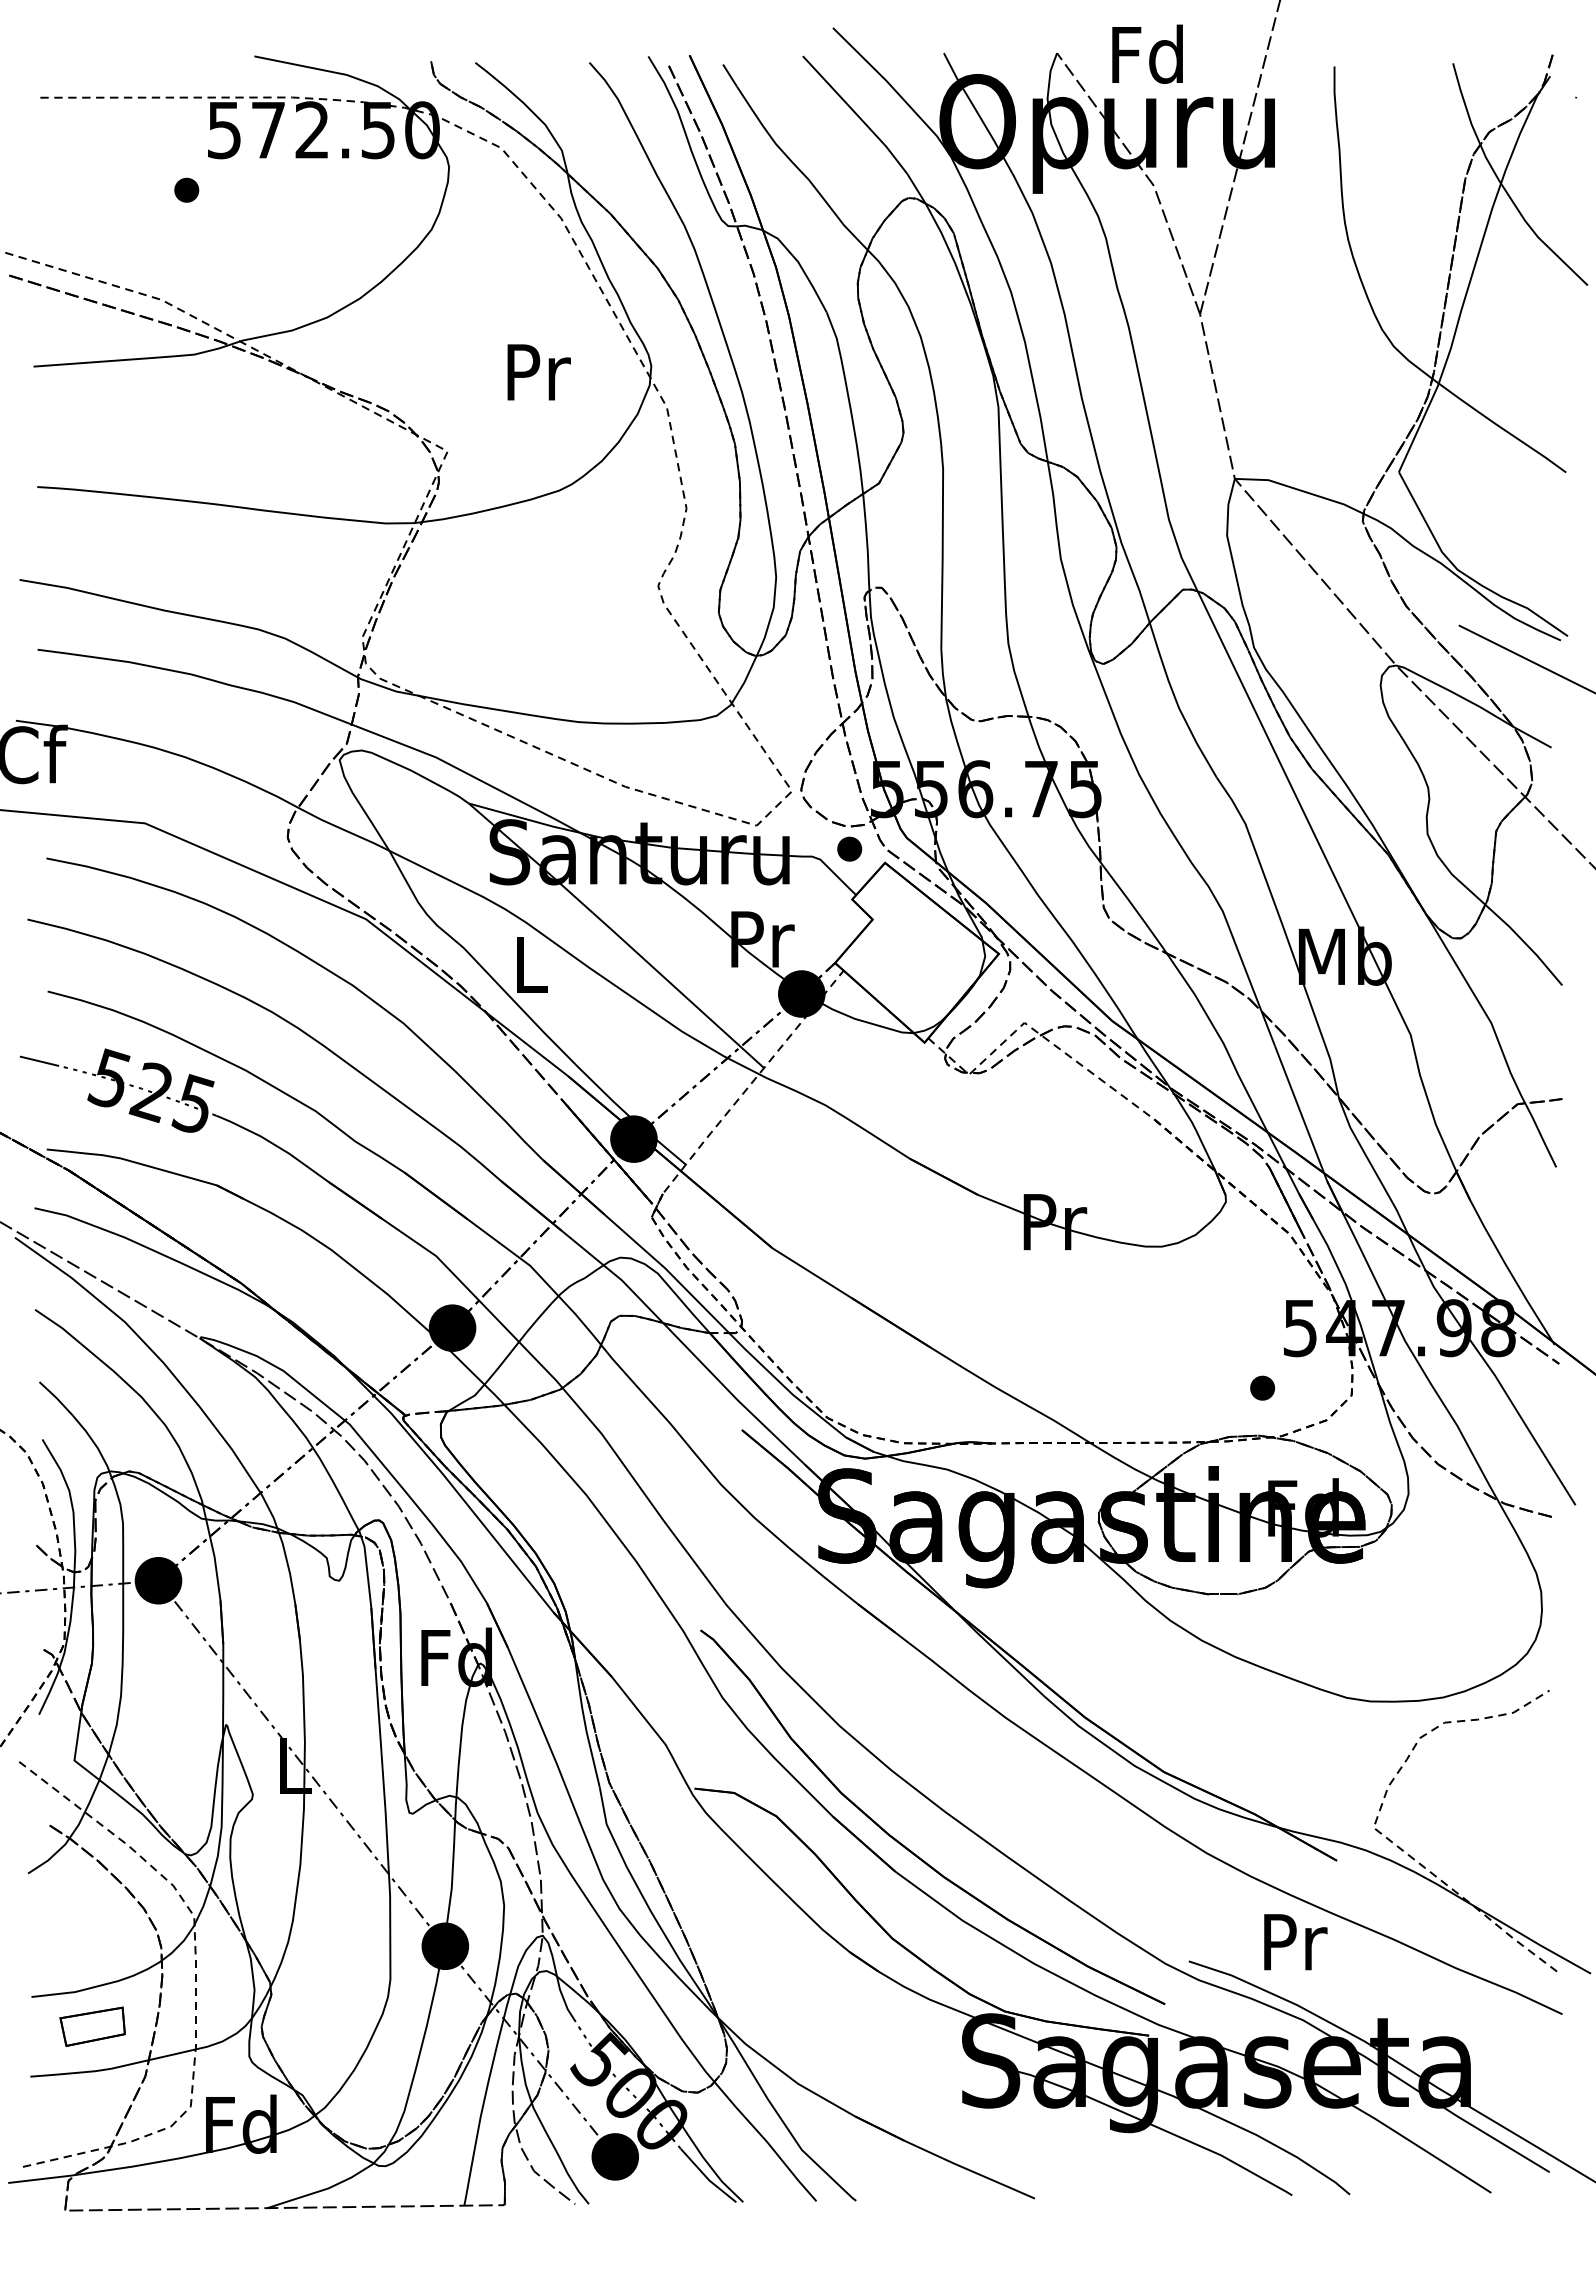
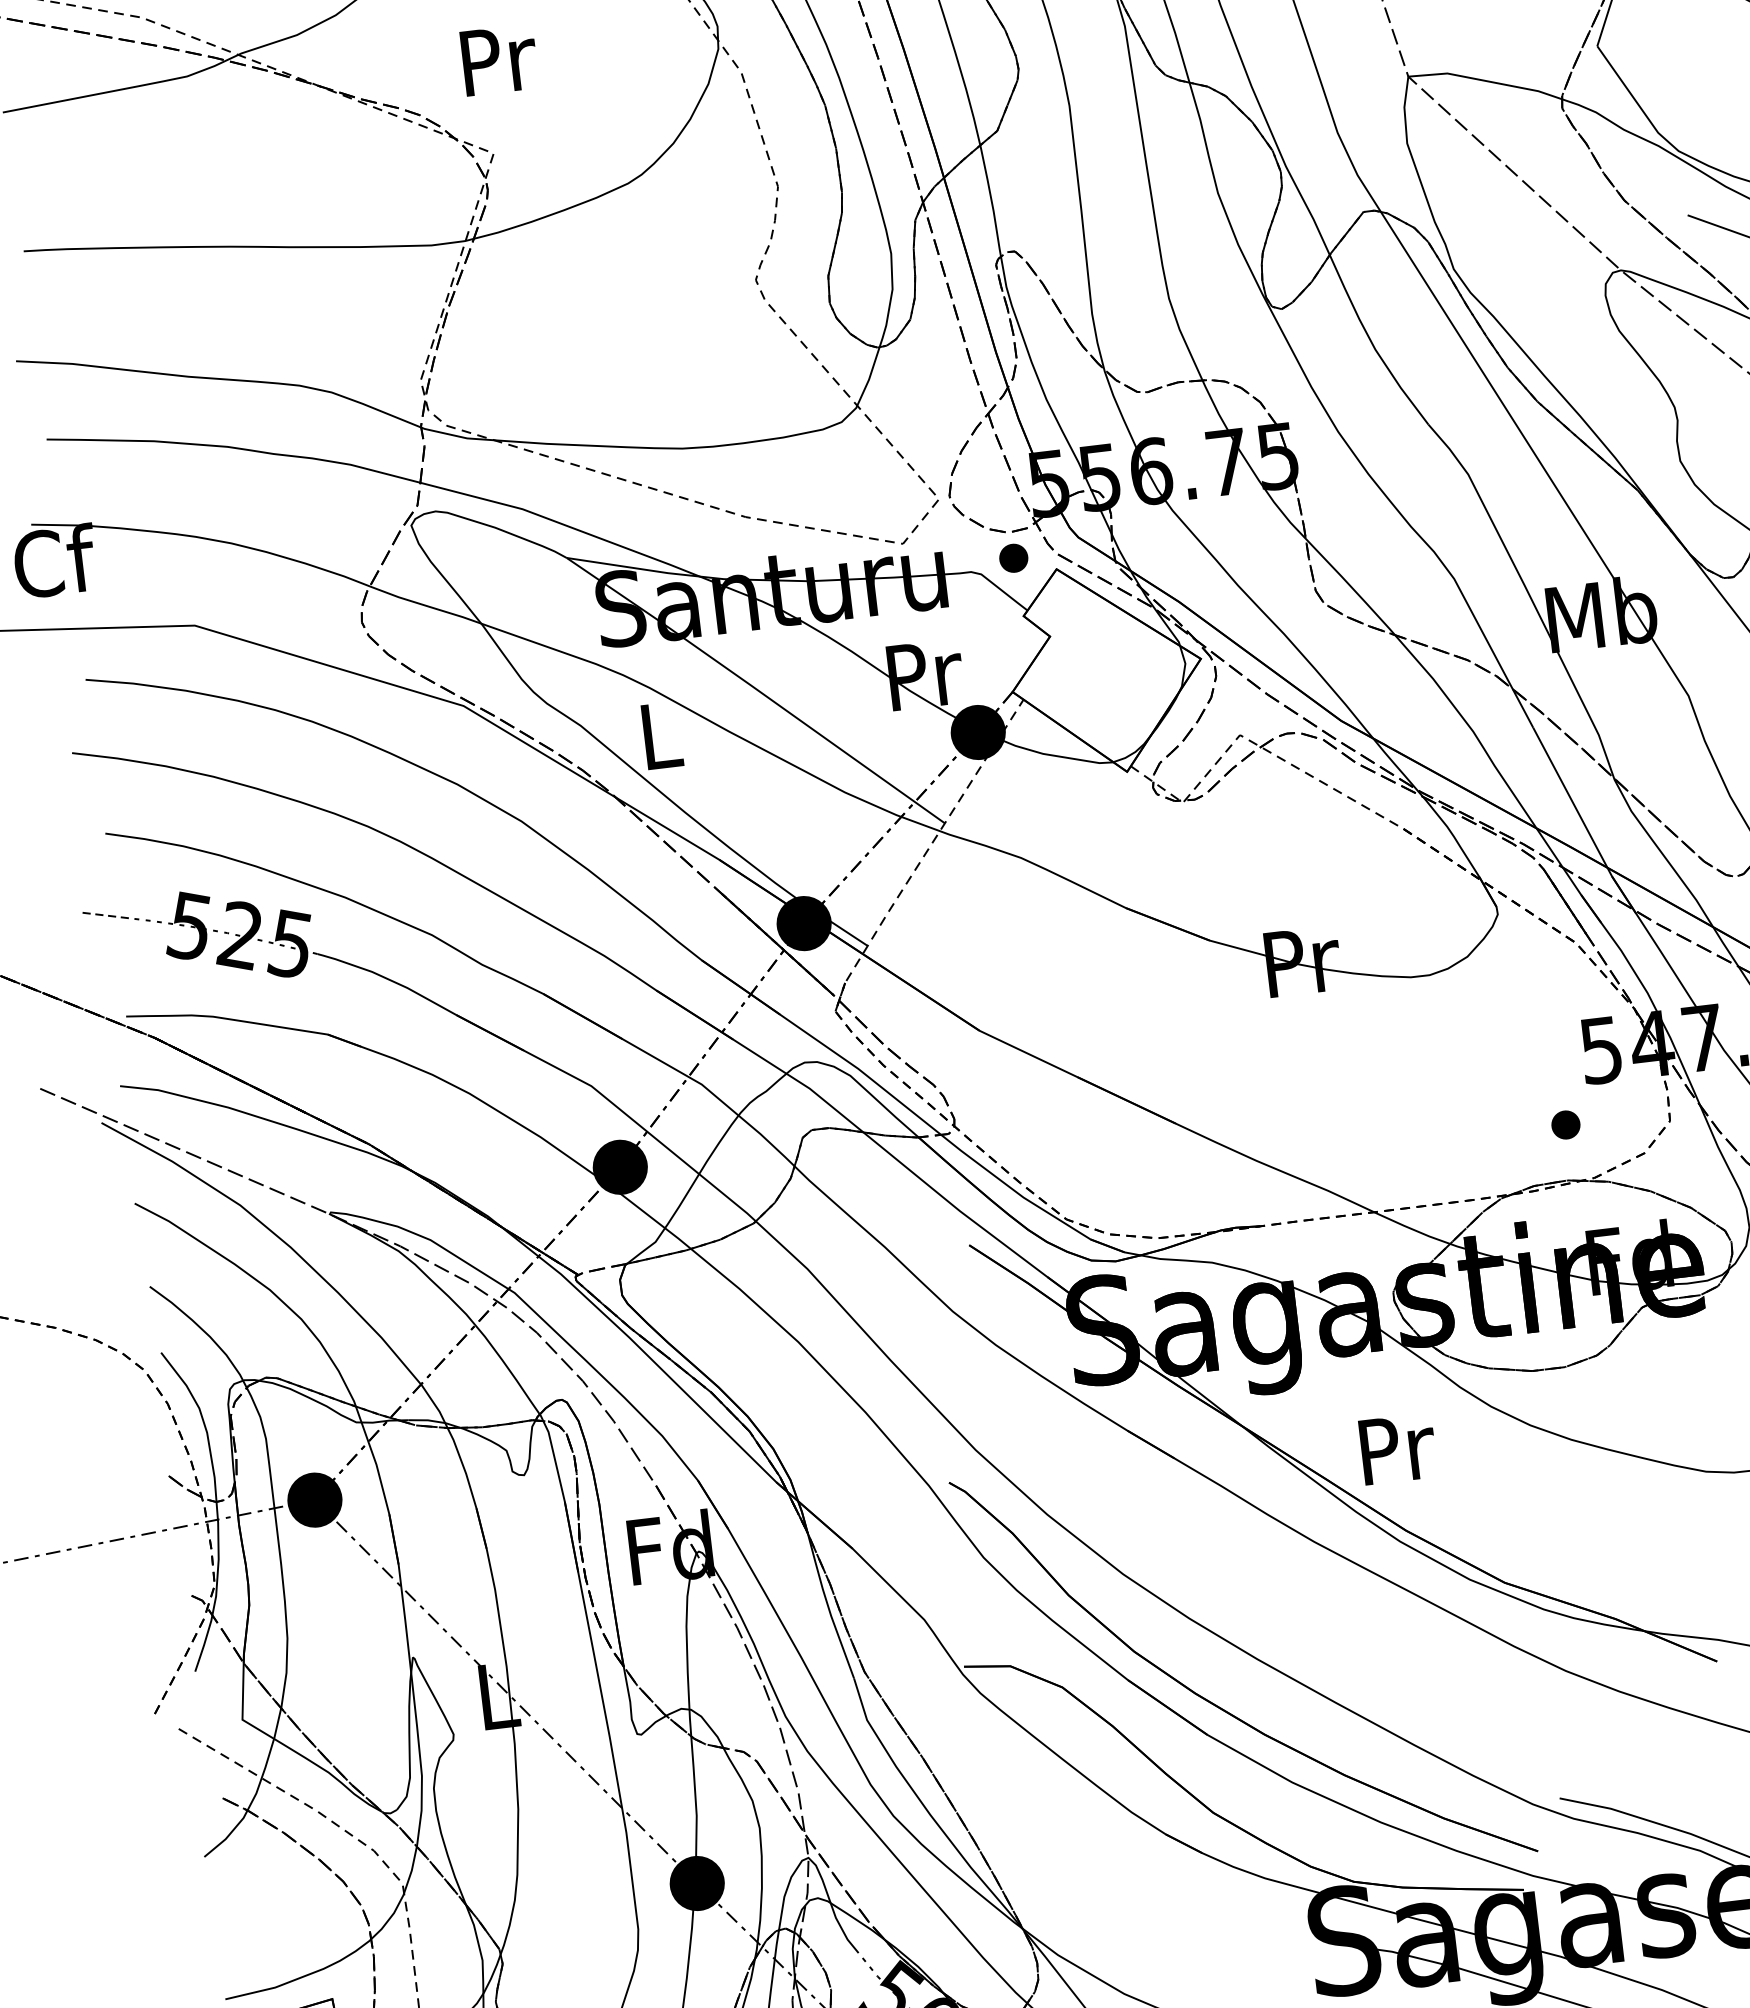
text: (538, 372) -> (498, 60), moved
line: (39, 1061) -> (105, 915), solid -> dashed
text: (1295, 1942) -> (1397, 1449), moved

